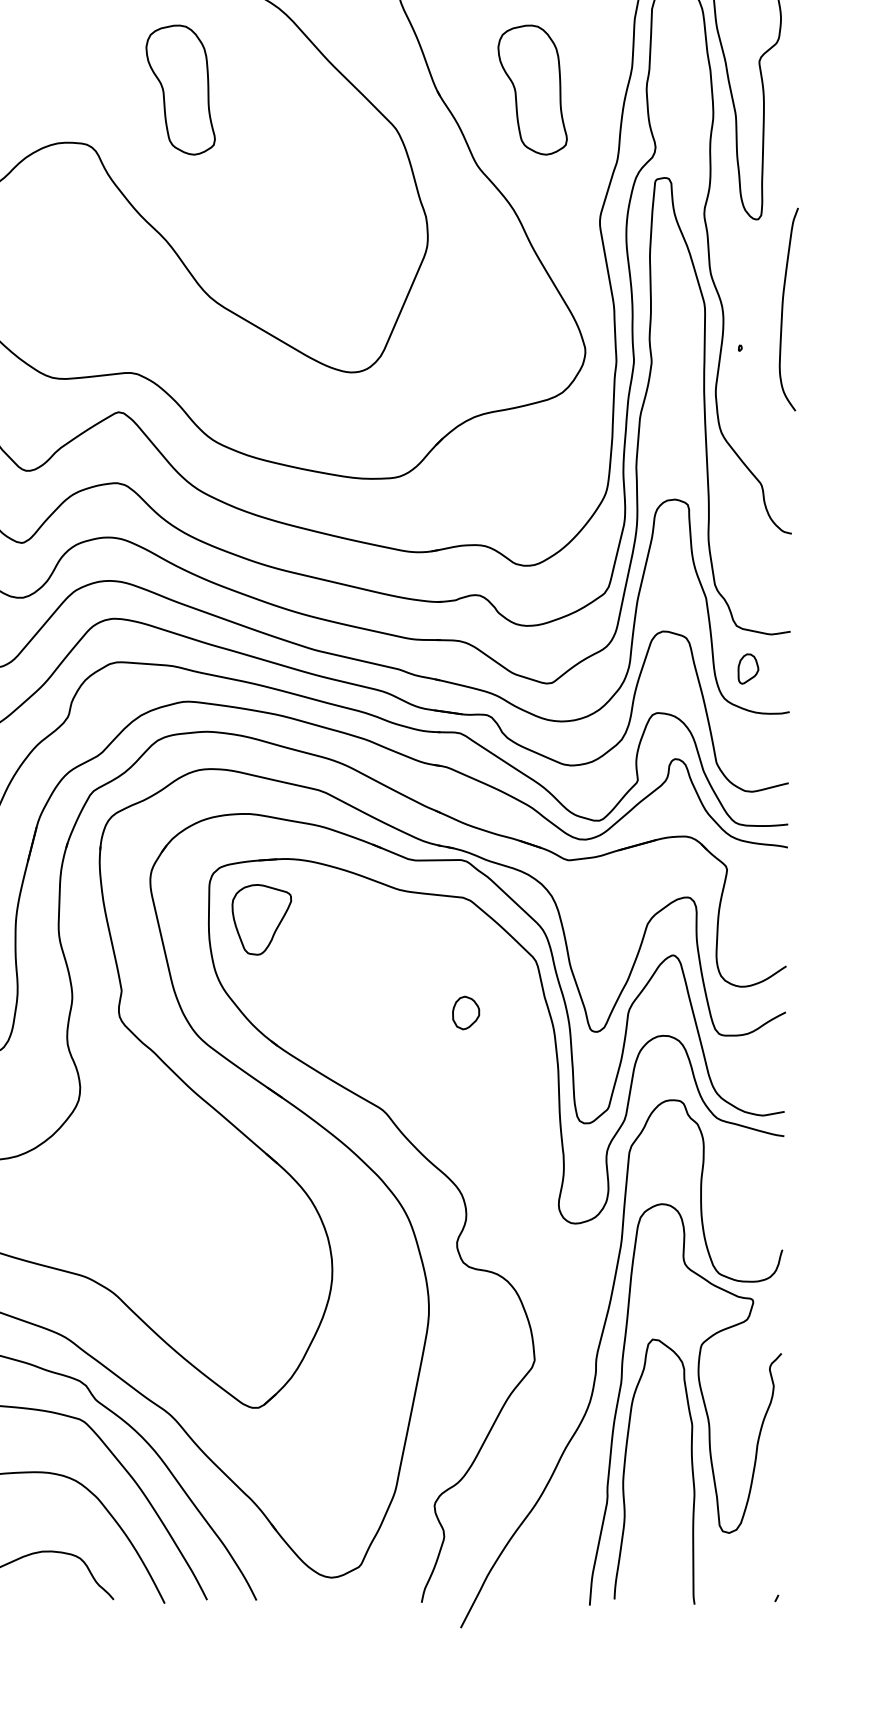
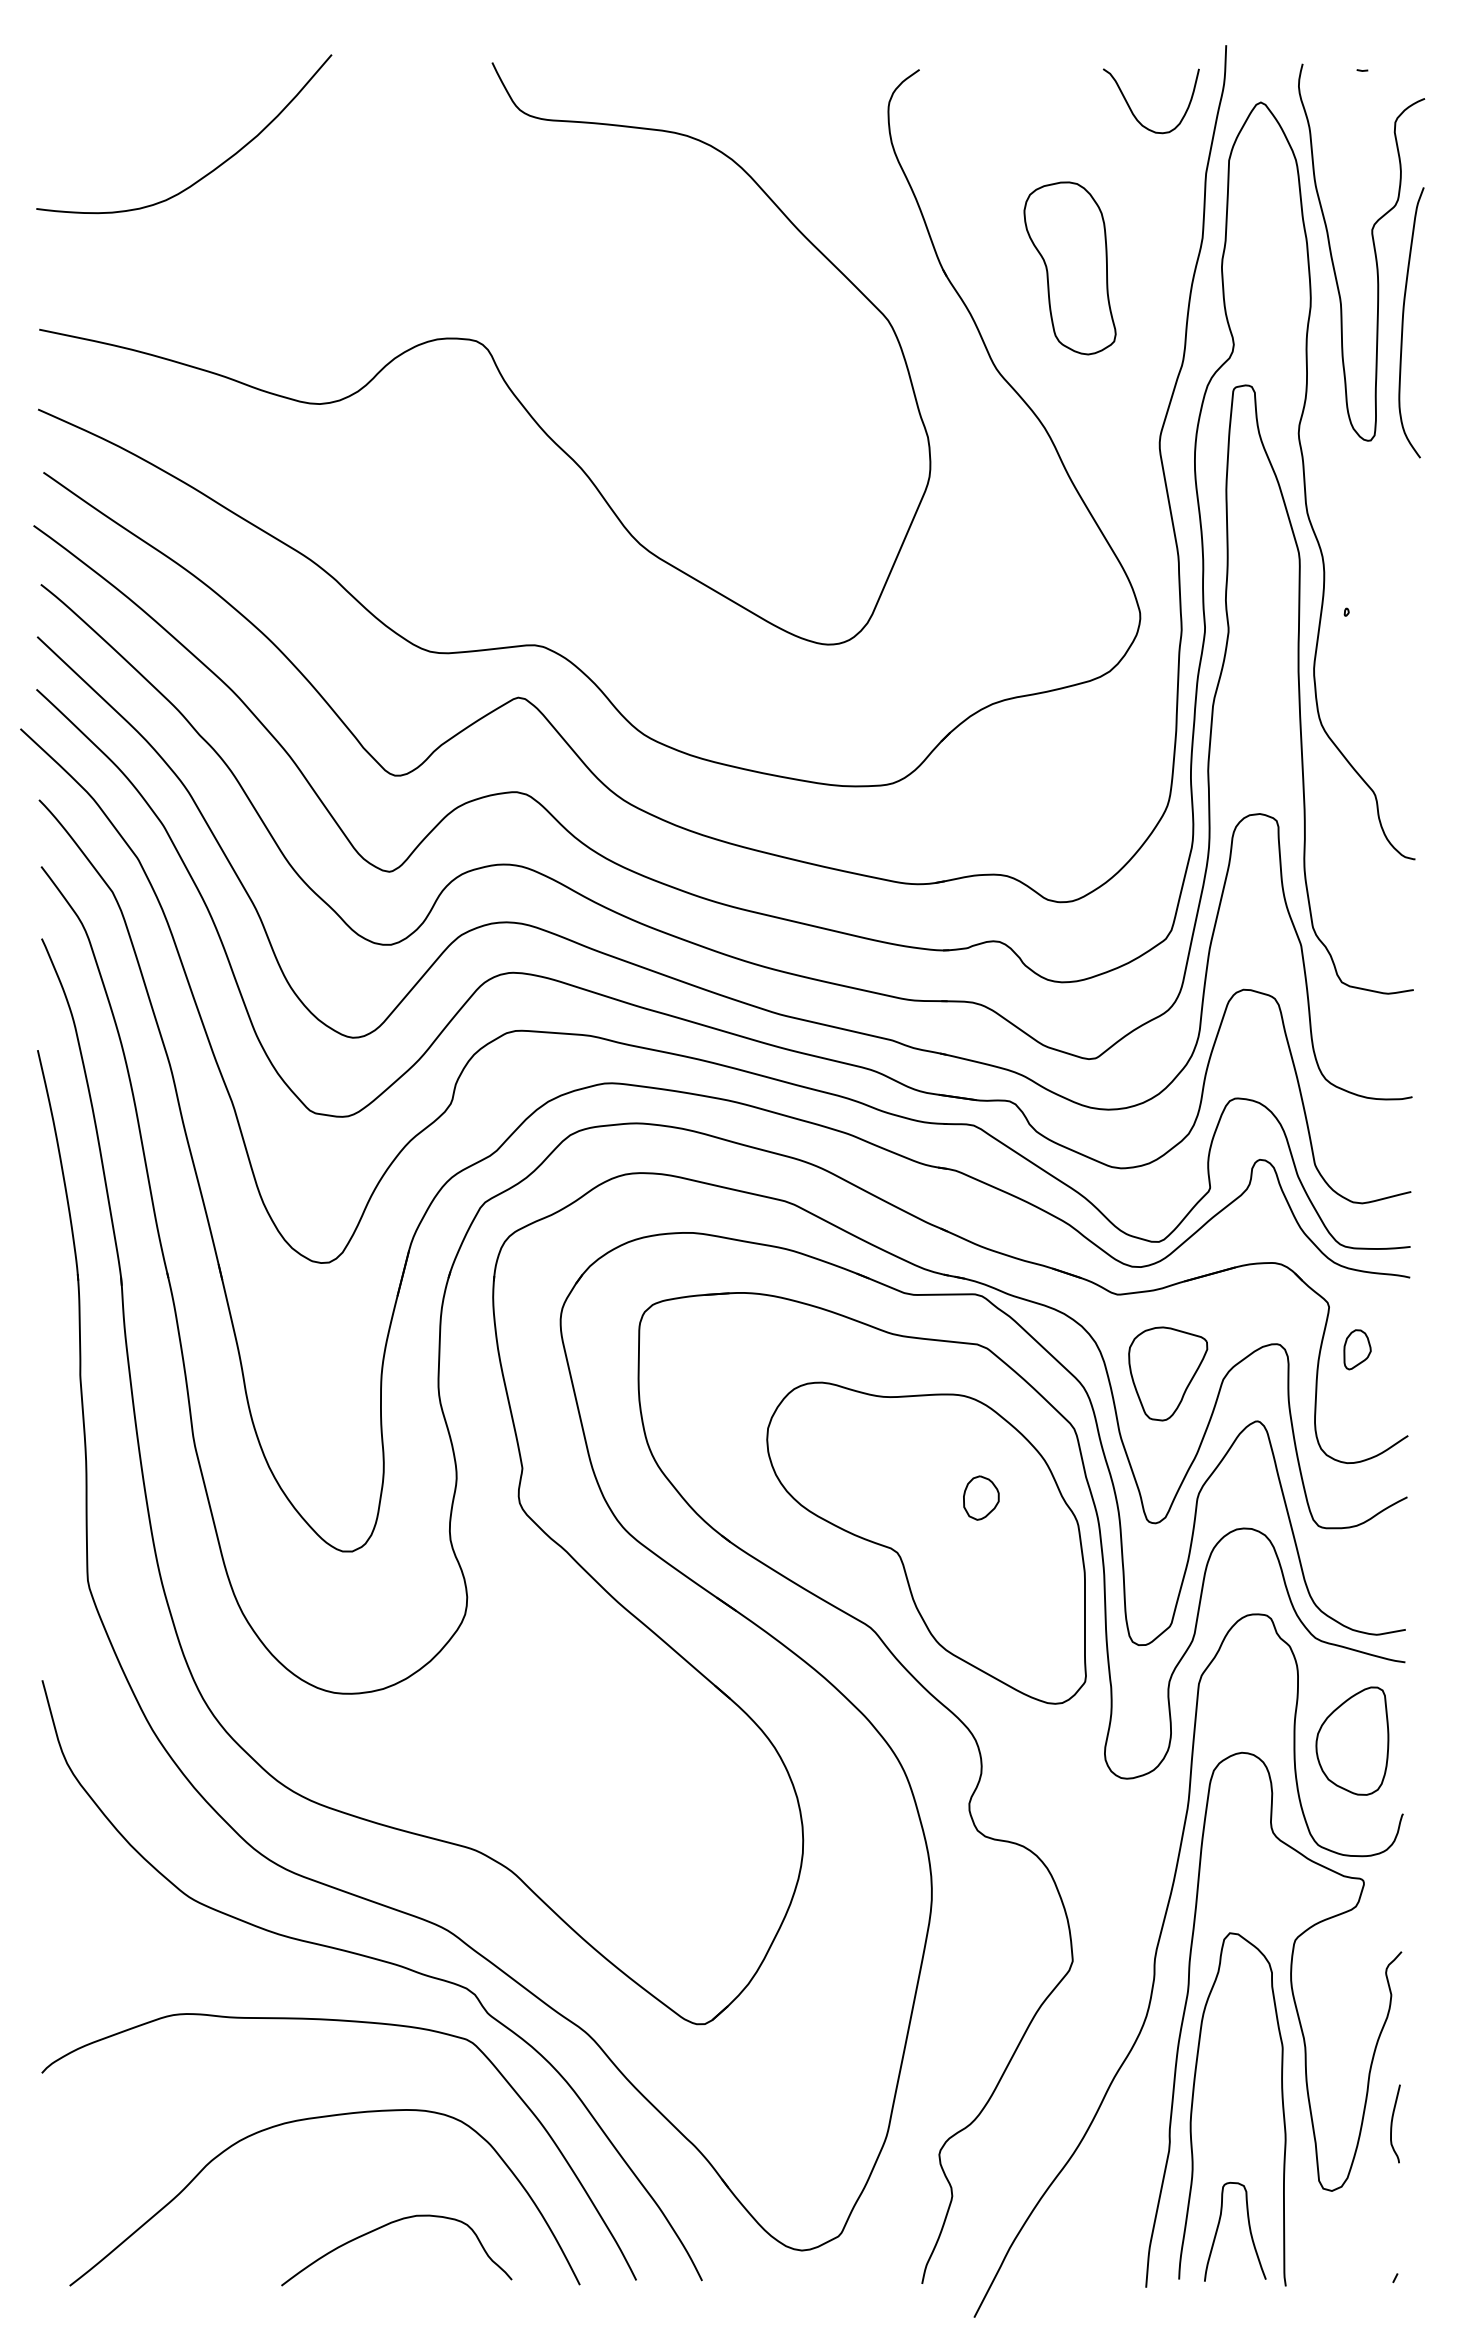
part: (180, 90) -> (600, 268), removed
curve: (782, 309) -> (1403, 322), moved
part: (748, 668) -> (1357, 1349), moved
part: (262, 919) -> (1168, 1373), moved
part: (424, 1046) -> (926, 1542), added
part: (744, 1194) -> (1352, 1740), added
curve: (774, 1482) -> (1392, 2123), added
curve: (666, 1559) -> (1248, 2226), added

